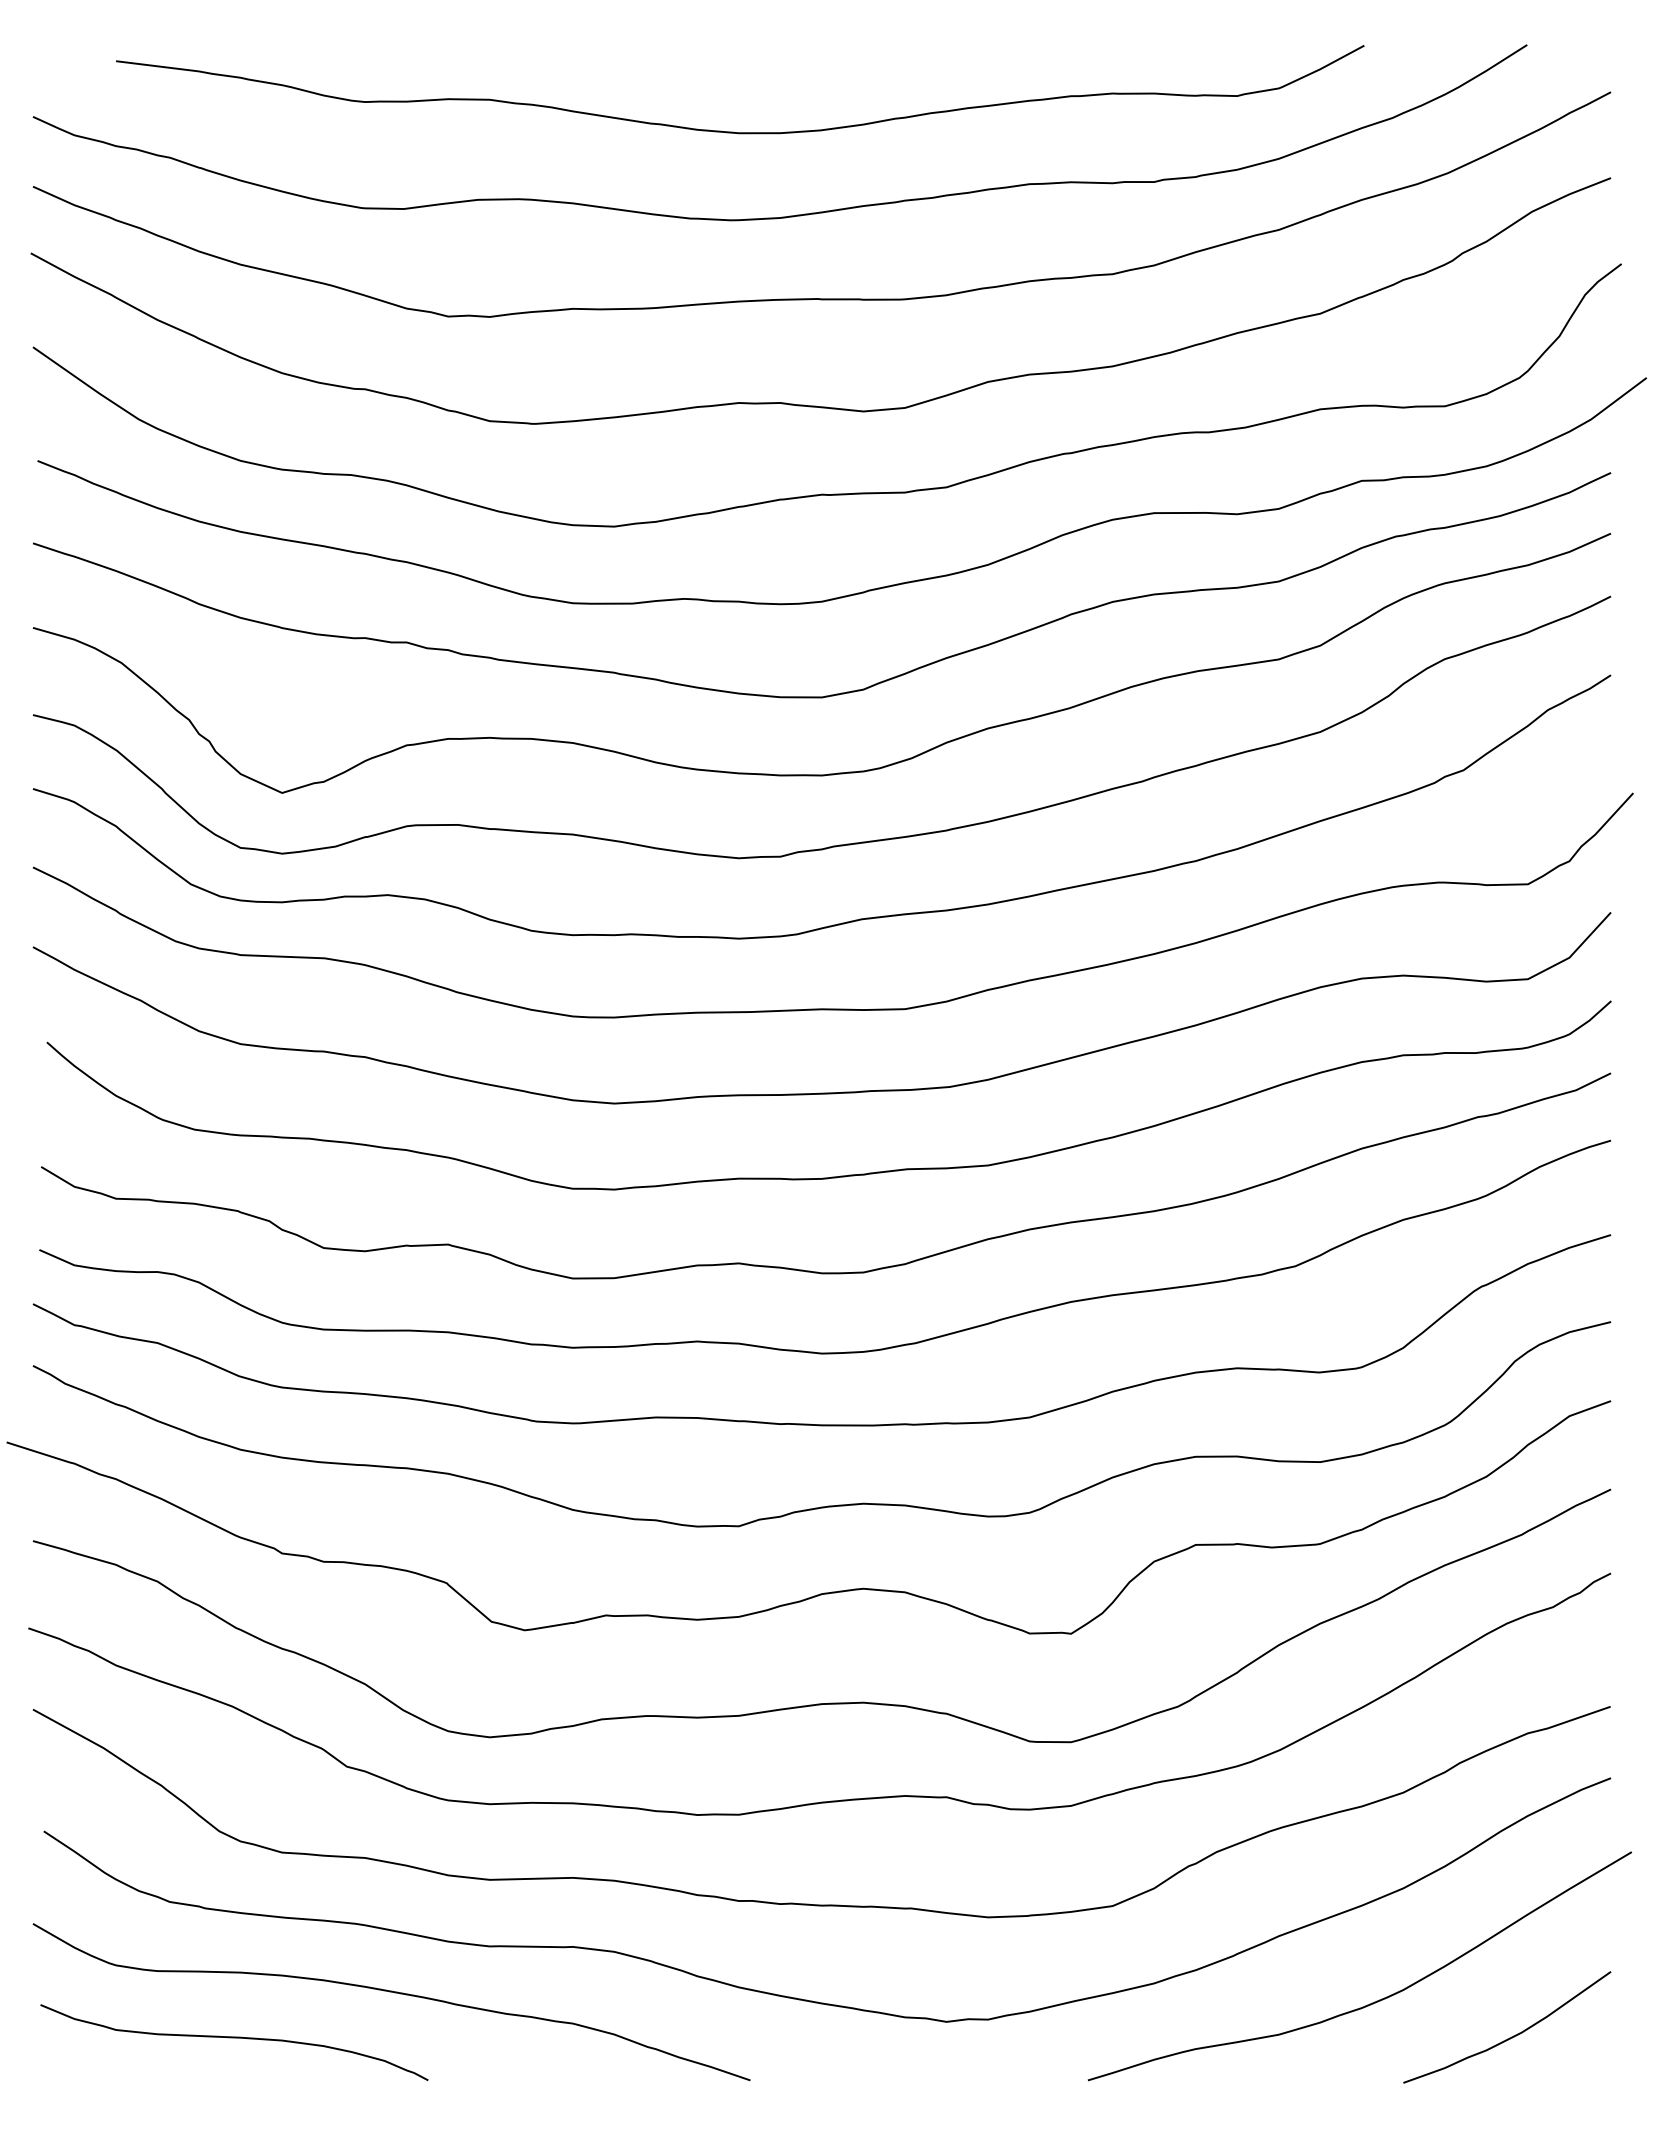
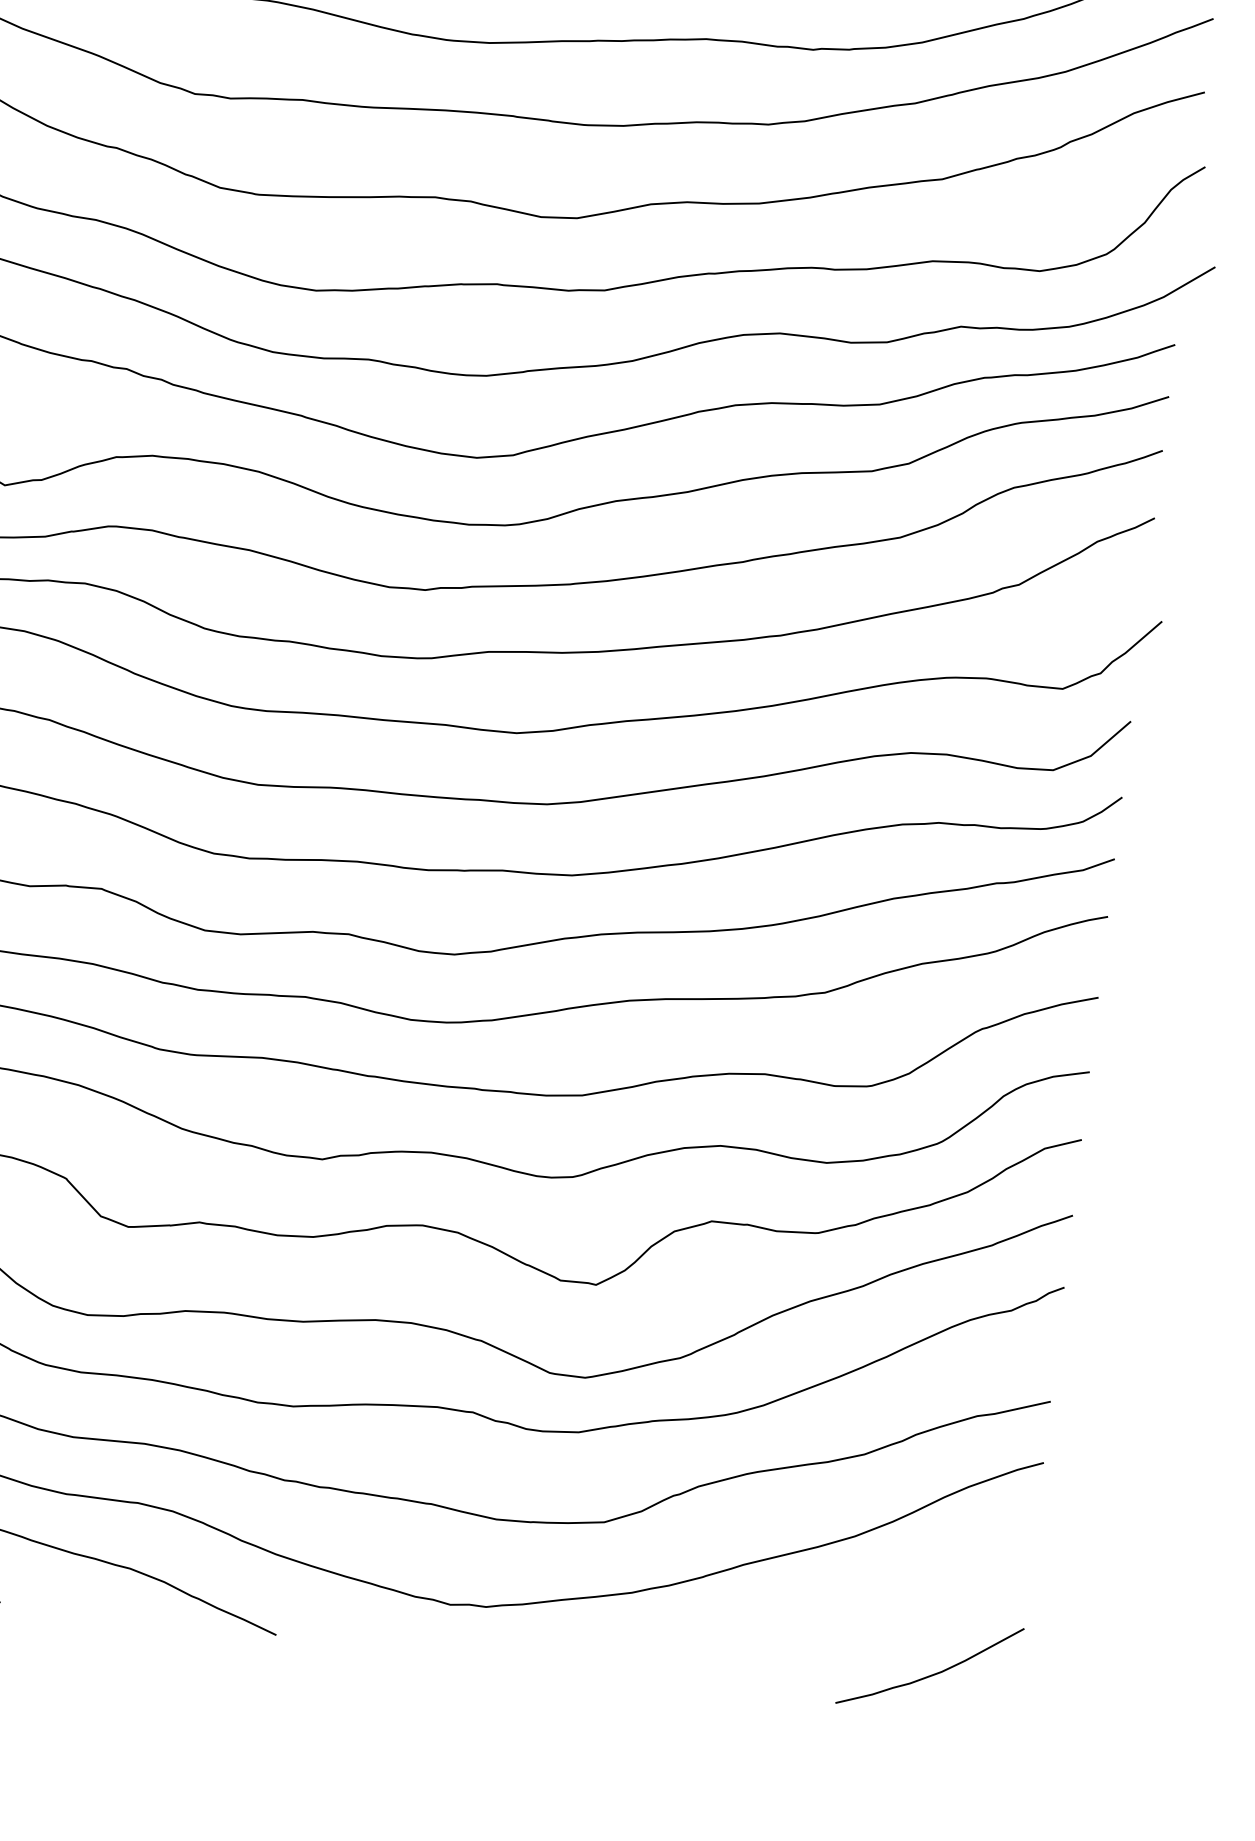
curve: (1374, 2001) -> (818, 1630), removed

